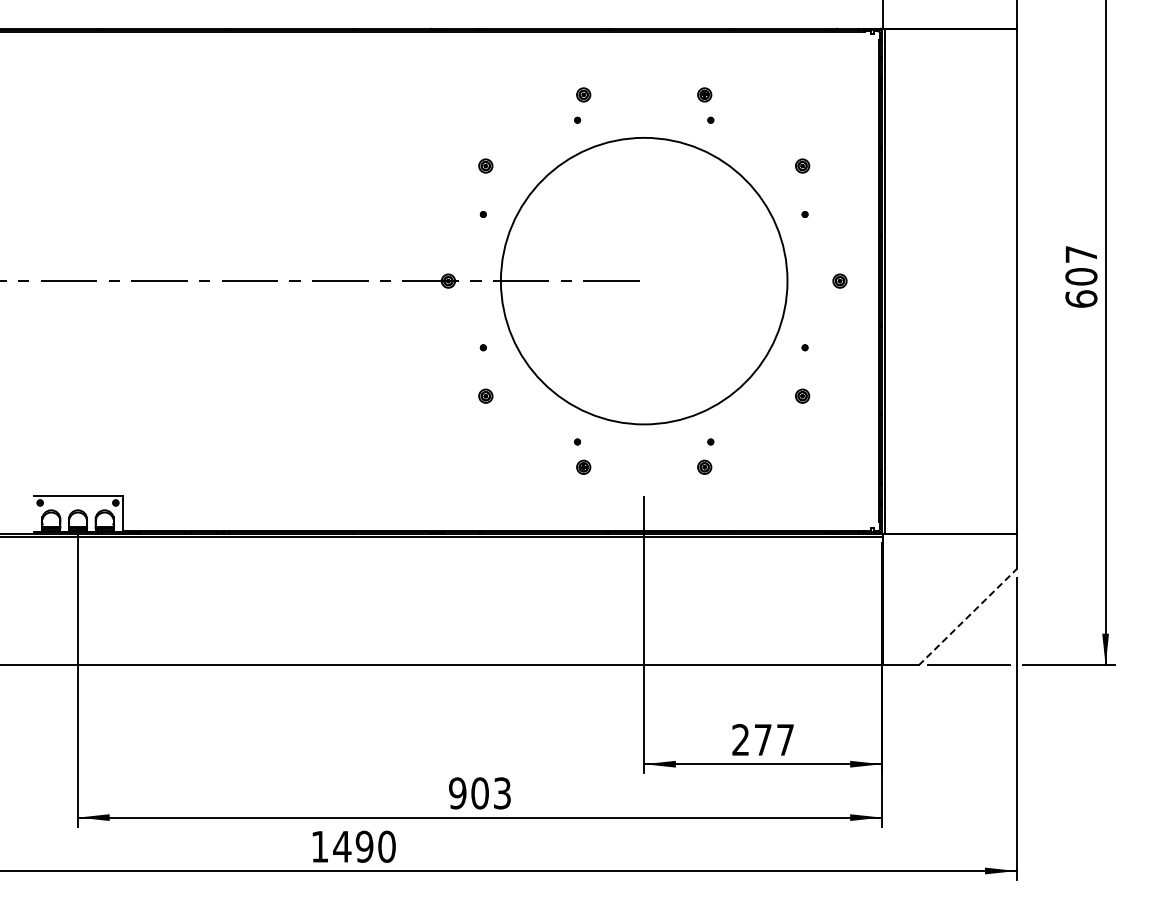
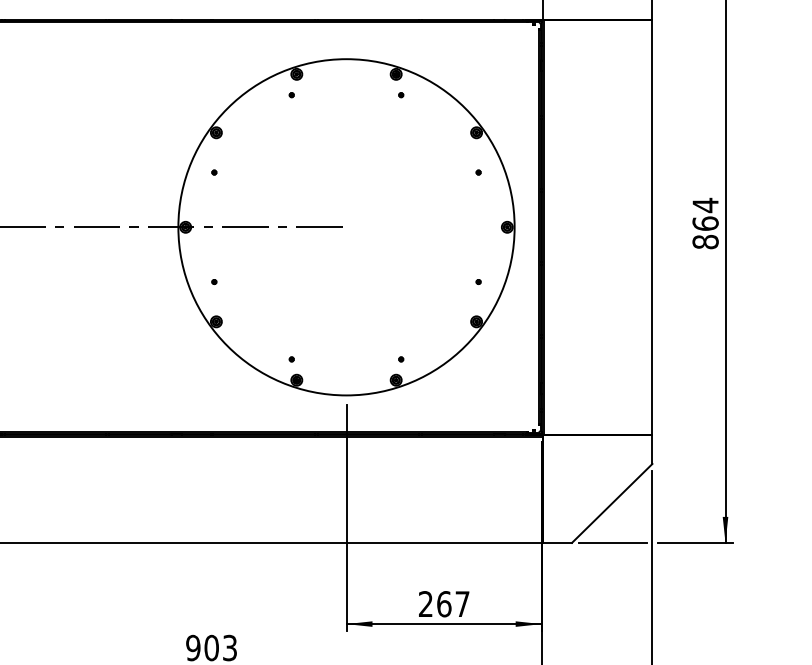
text: (1081, 276) -> (705, 223), 607 -> 864
circle: (643, 280) -> (345, 226), size x1.43
line: (967, 617) -> (612, 503), dashed -> solid
text: (763, 739) -> (444, 603), 277 -> 267

